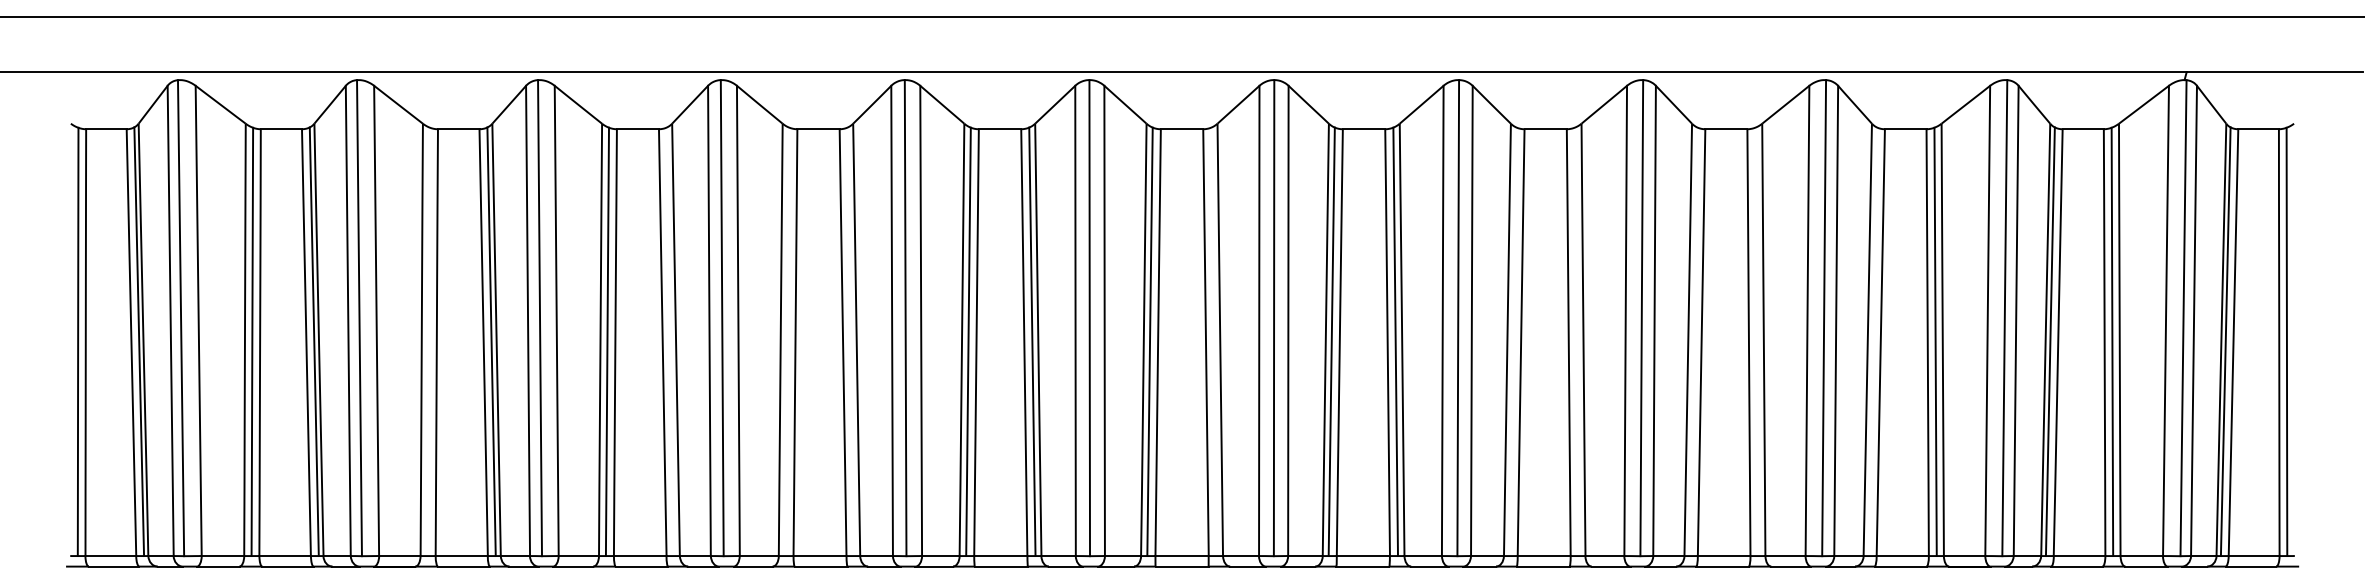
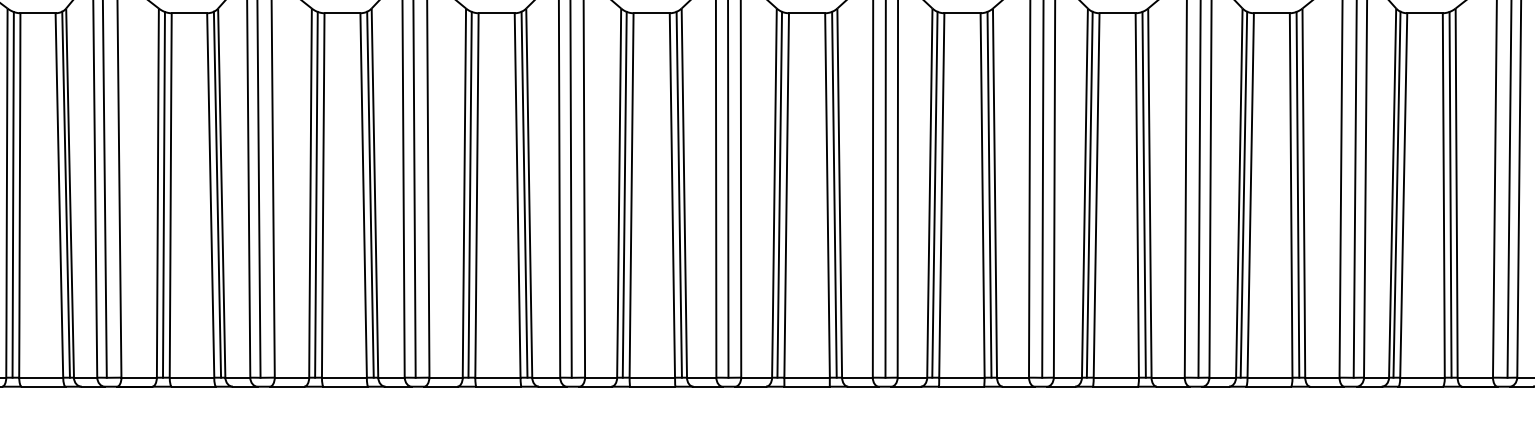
line: (428, 341) -> (163, 194), added
line: (670, 341) -> (370, 194), added
line: (787, 341) -> (470, 194), added
line: (850, 341) -> (523, 194), added
line: (1213, 341) -> (833, 194), added
line: (1512, 341) -> (1089, 194), added
line: (1576, 341) -> (1143, 194), added
line: (1693, 341) -> (1243, 194), added
line: (1756, 341) -> (1297, 194), added
line: (1872, 341) -> (1396, 194), added

